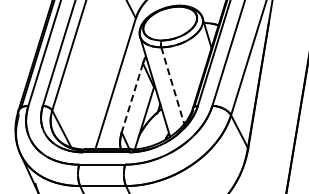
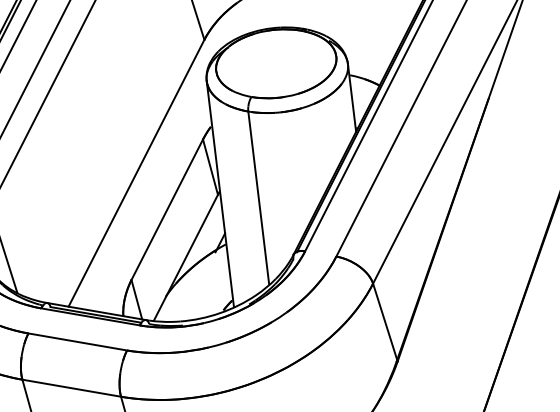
line: (172, 85) -> (258, 197), dashed -> solid
line: (132, 98) -> (167, 210), dashed -> solid

